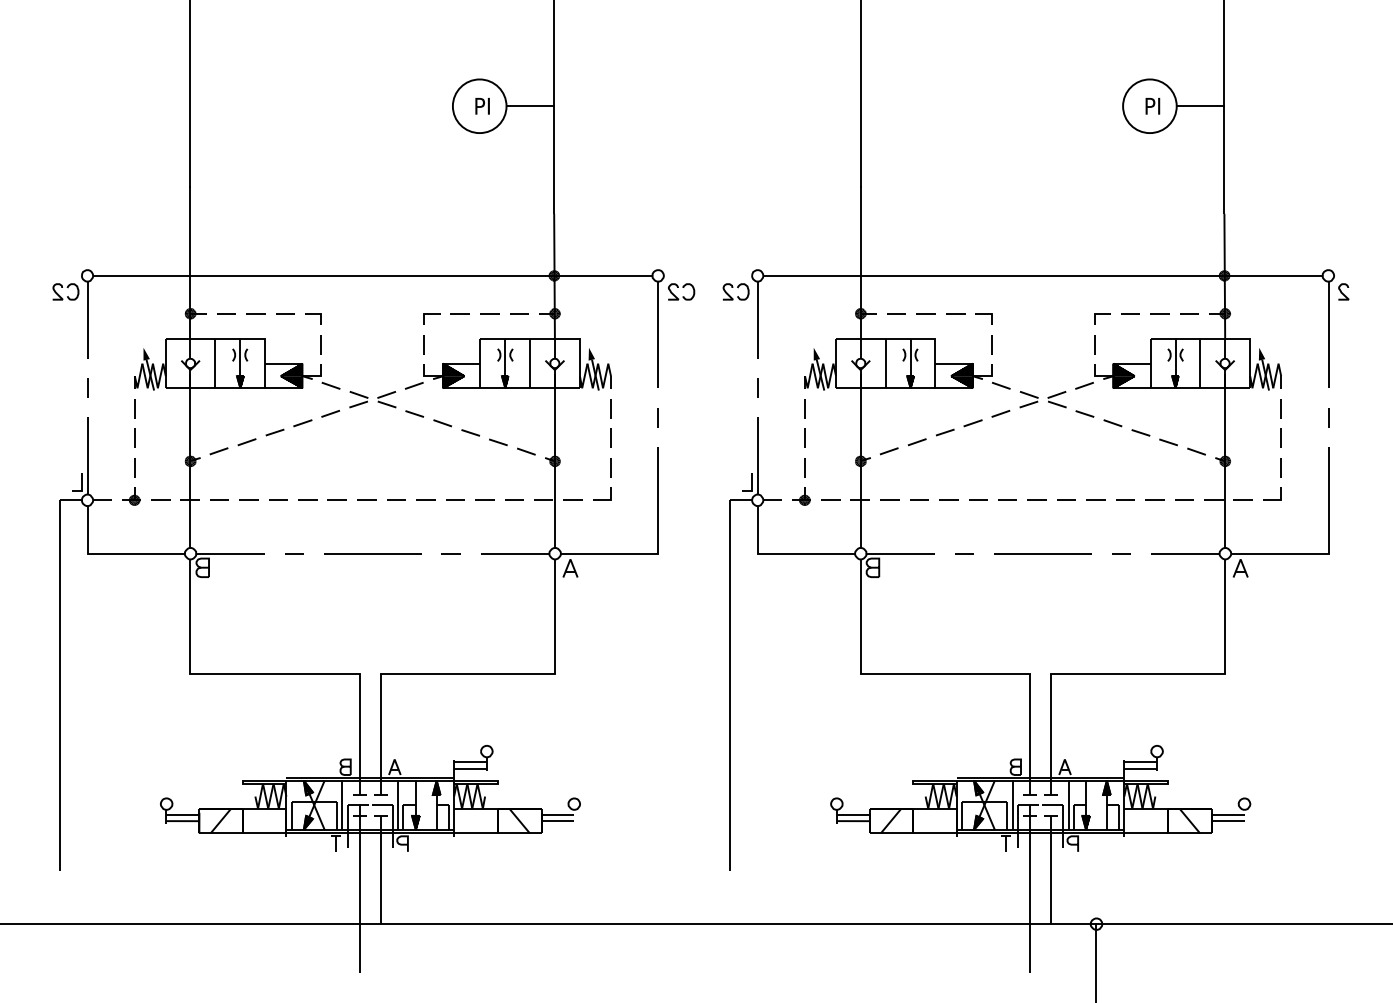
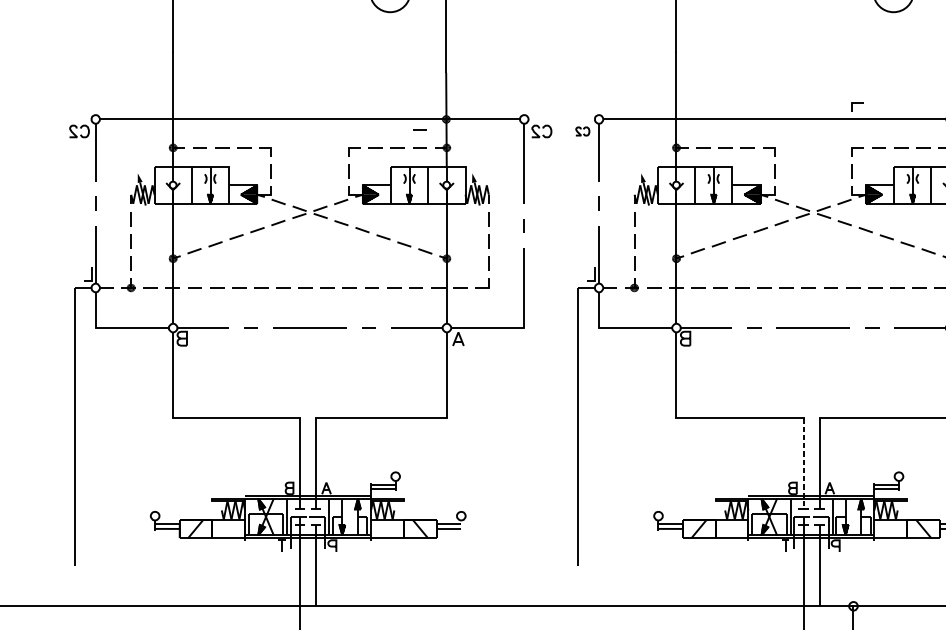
line: (1102, 254) -> (857, 103), added
line: (519, 289) -> (420, 129), added
part: (735, 291) -> (582, 131), size x0.7
line: (1030, 734) -> (803, 463), solid -> dashed

